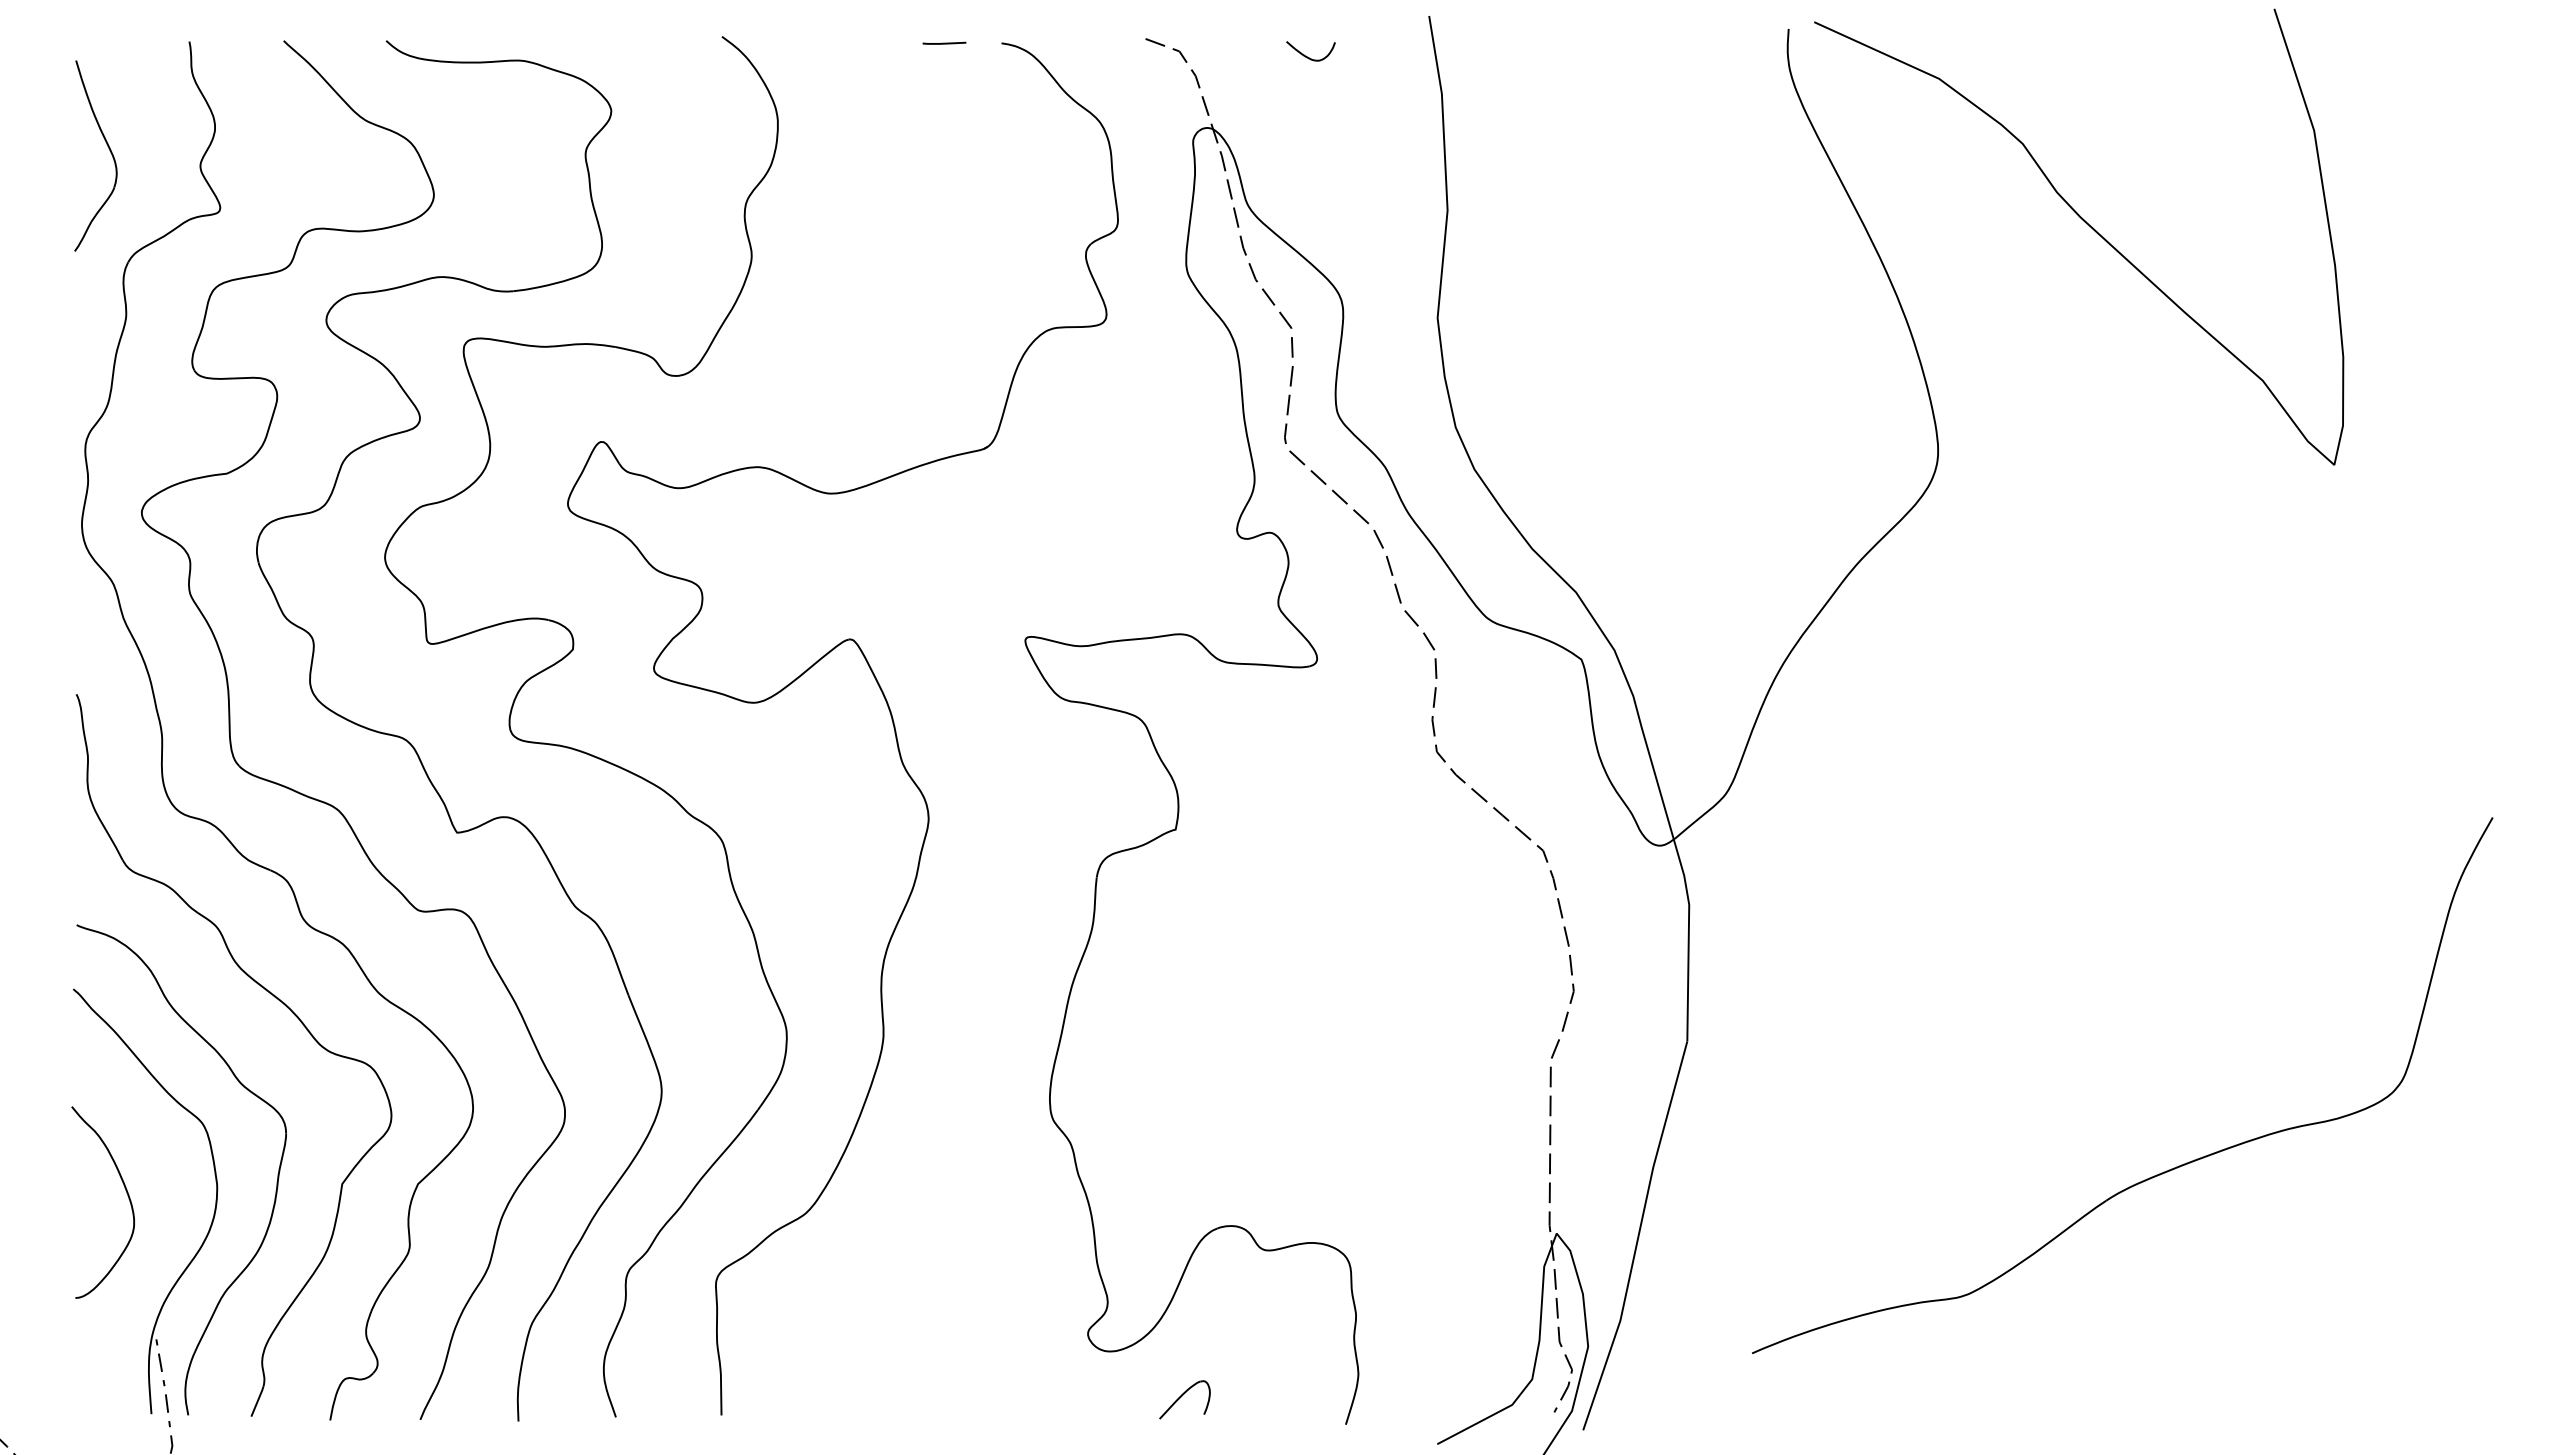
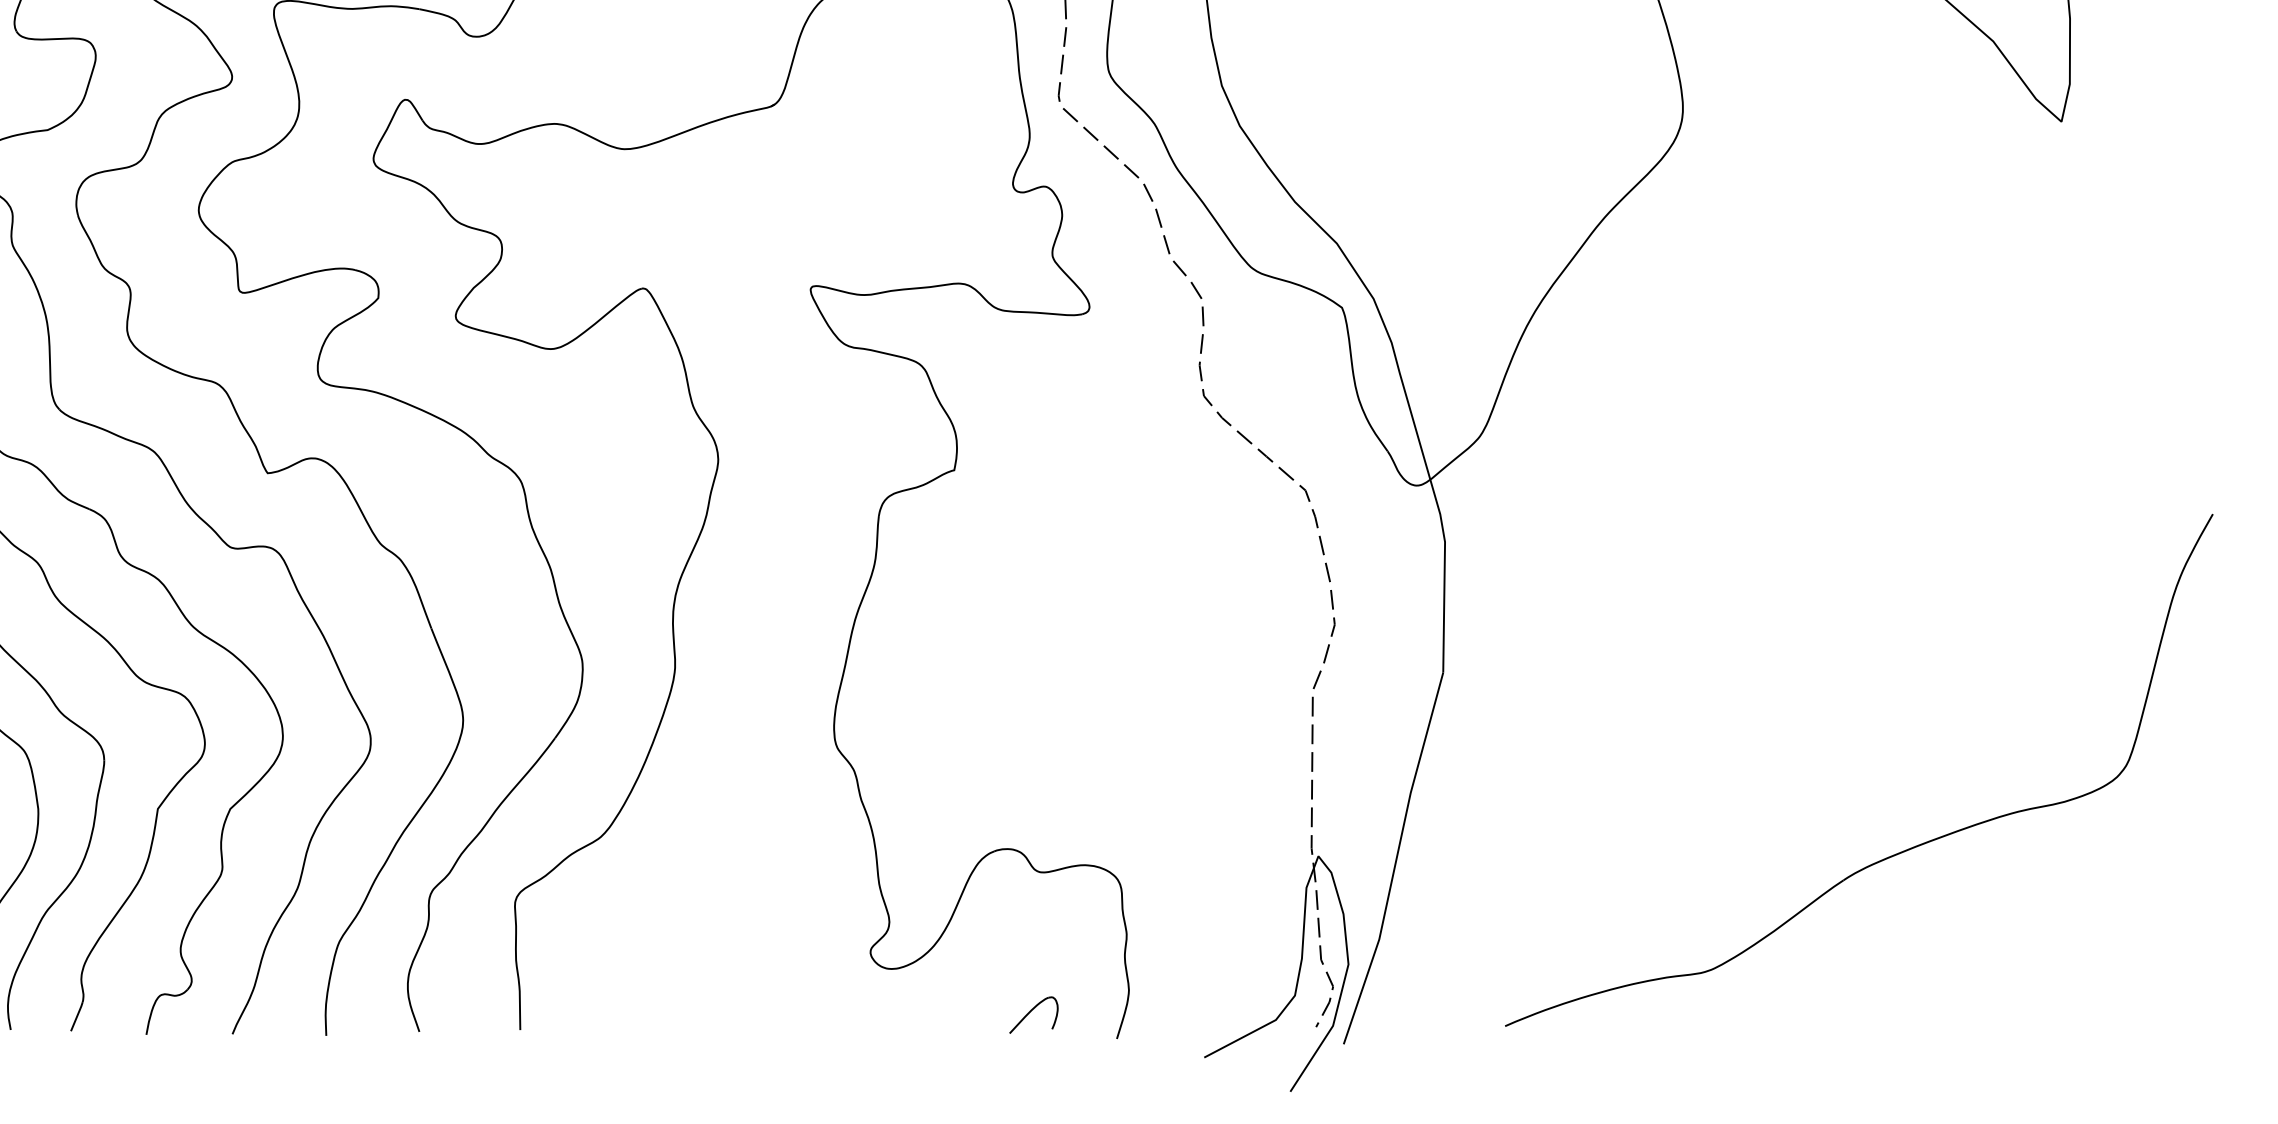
part: (2156, 1174) -> (1891, 855), moved
part: (1184, 1399) -> (1033, 1014), moved

